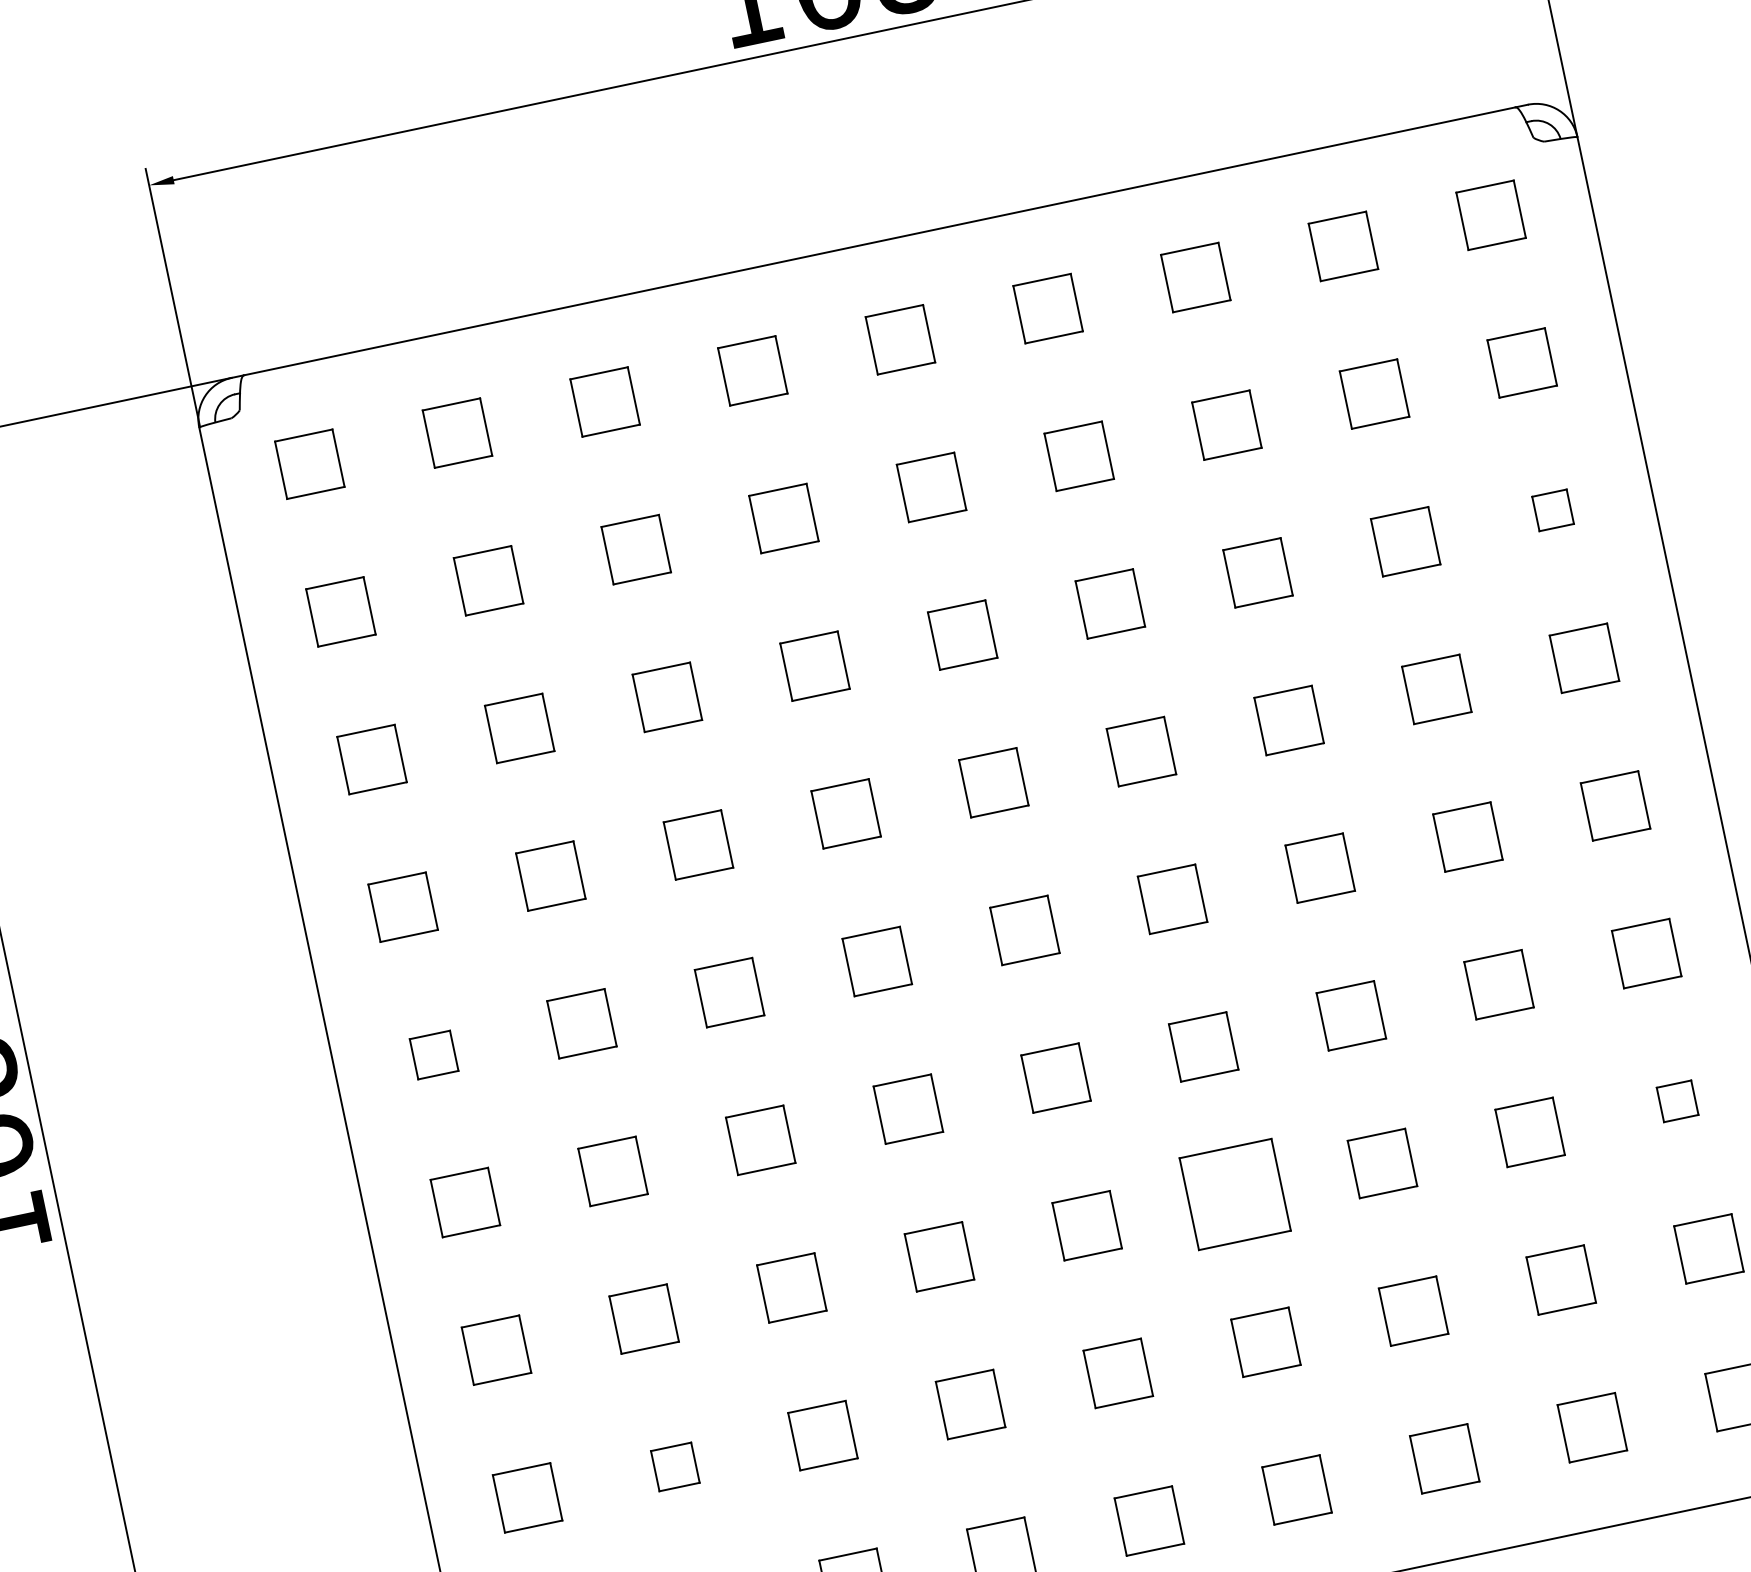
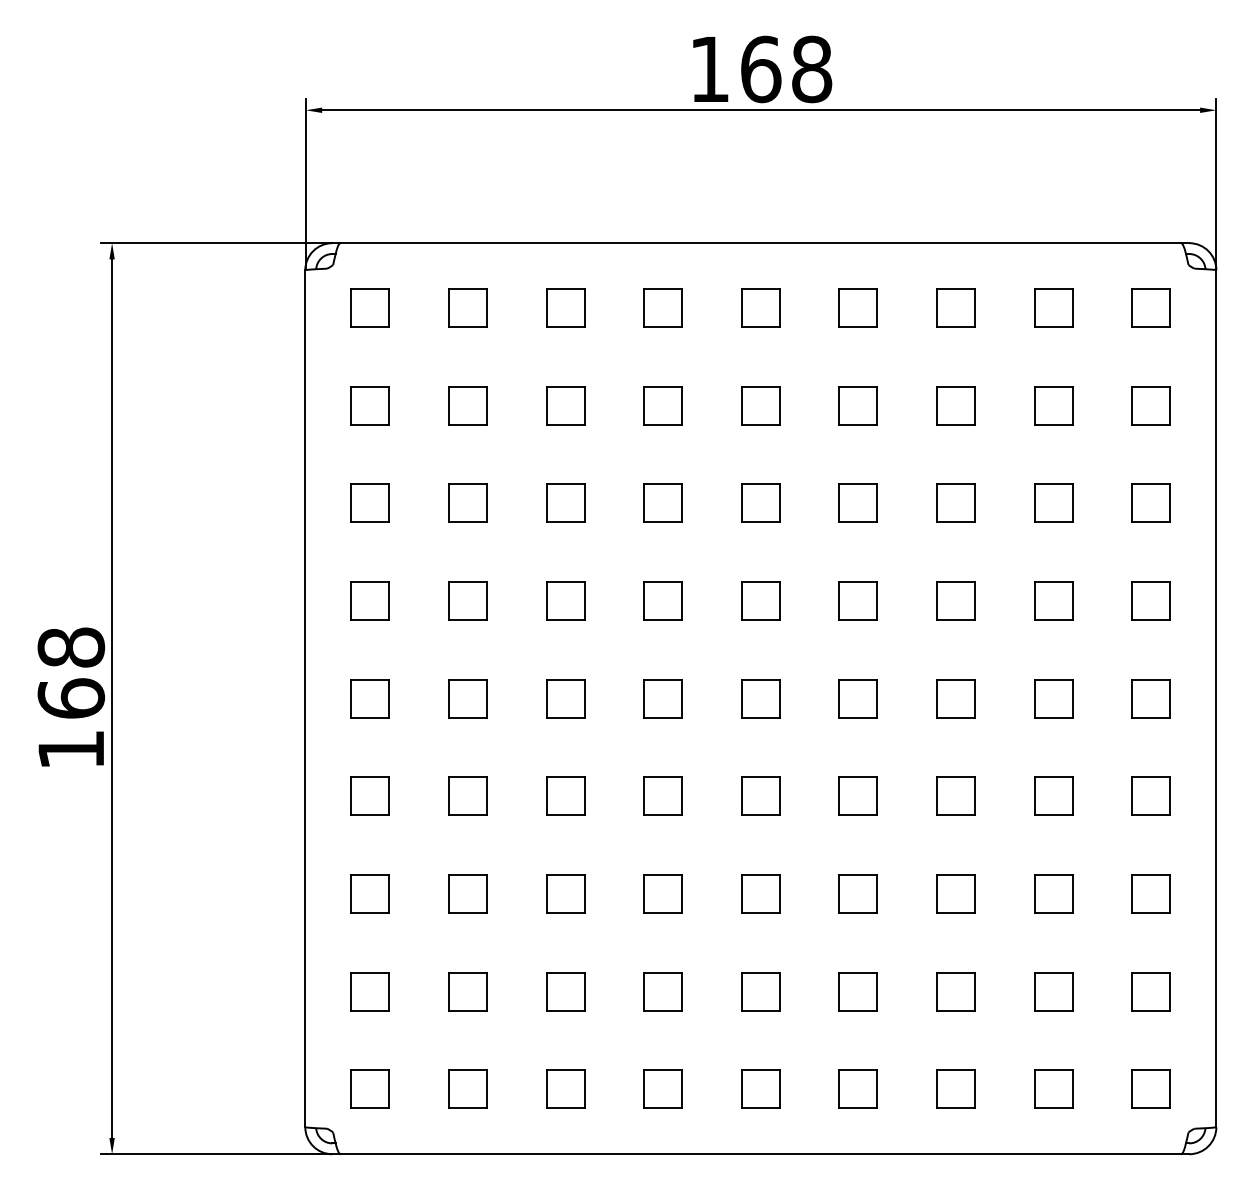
part: (1551, 509) -> (1150, 502), size x1.67
part: (432, 1054) -> (369, 698), size x1.43
part: (1676, 1100) -> (1150, 893), size x1.67
part: (1233, 1194) -> (857, 893), size x0.62
part: (674, 1466) -> (467, 991), size x1.43

